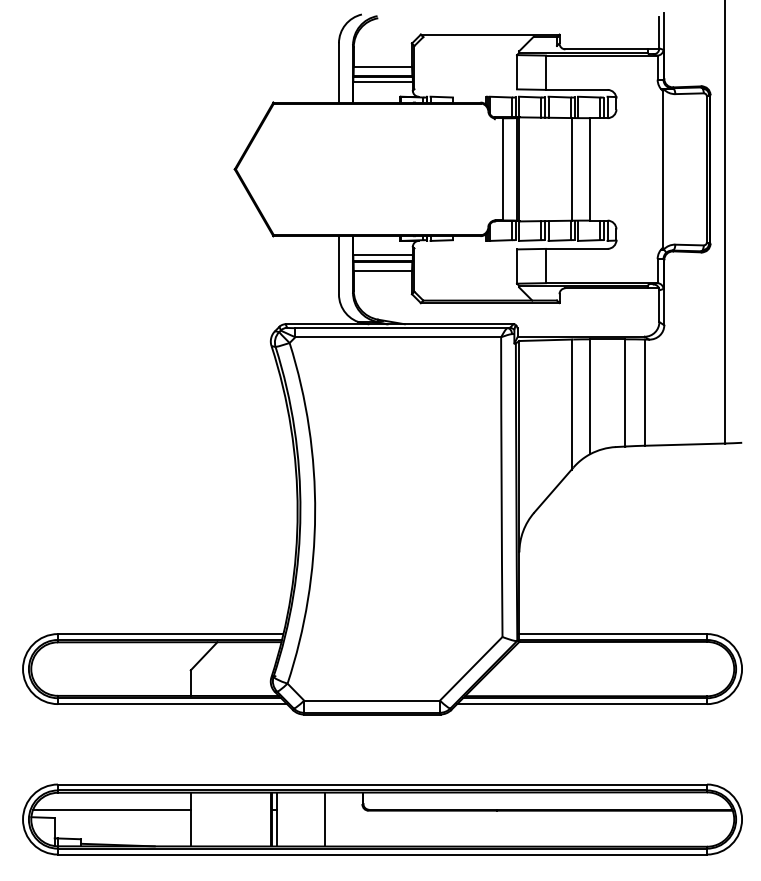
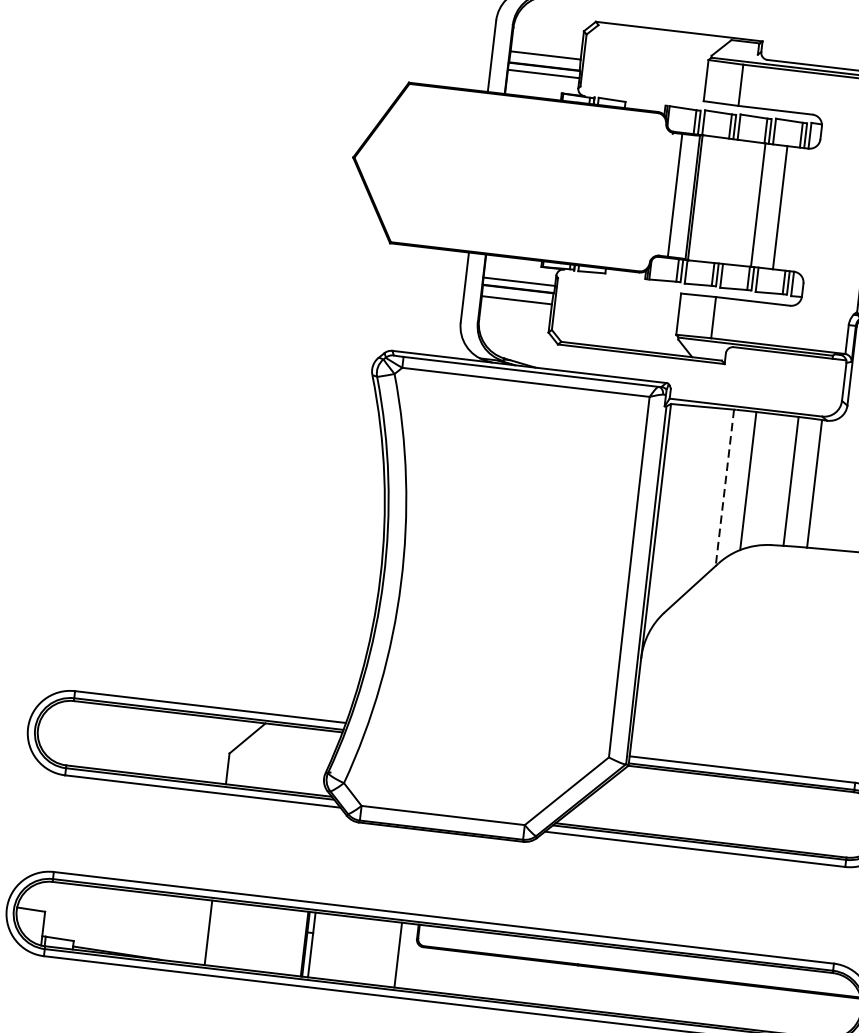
line: (571, 405) -> (724, 488), solid -> dashed
line: (111, 809) -> (114, 909), removed
line: (324, 819) -> (398, 955), moved

